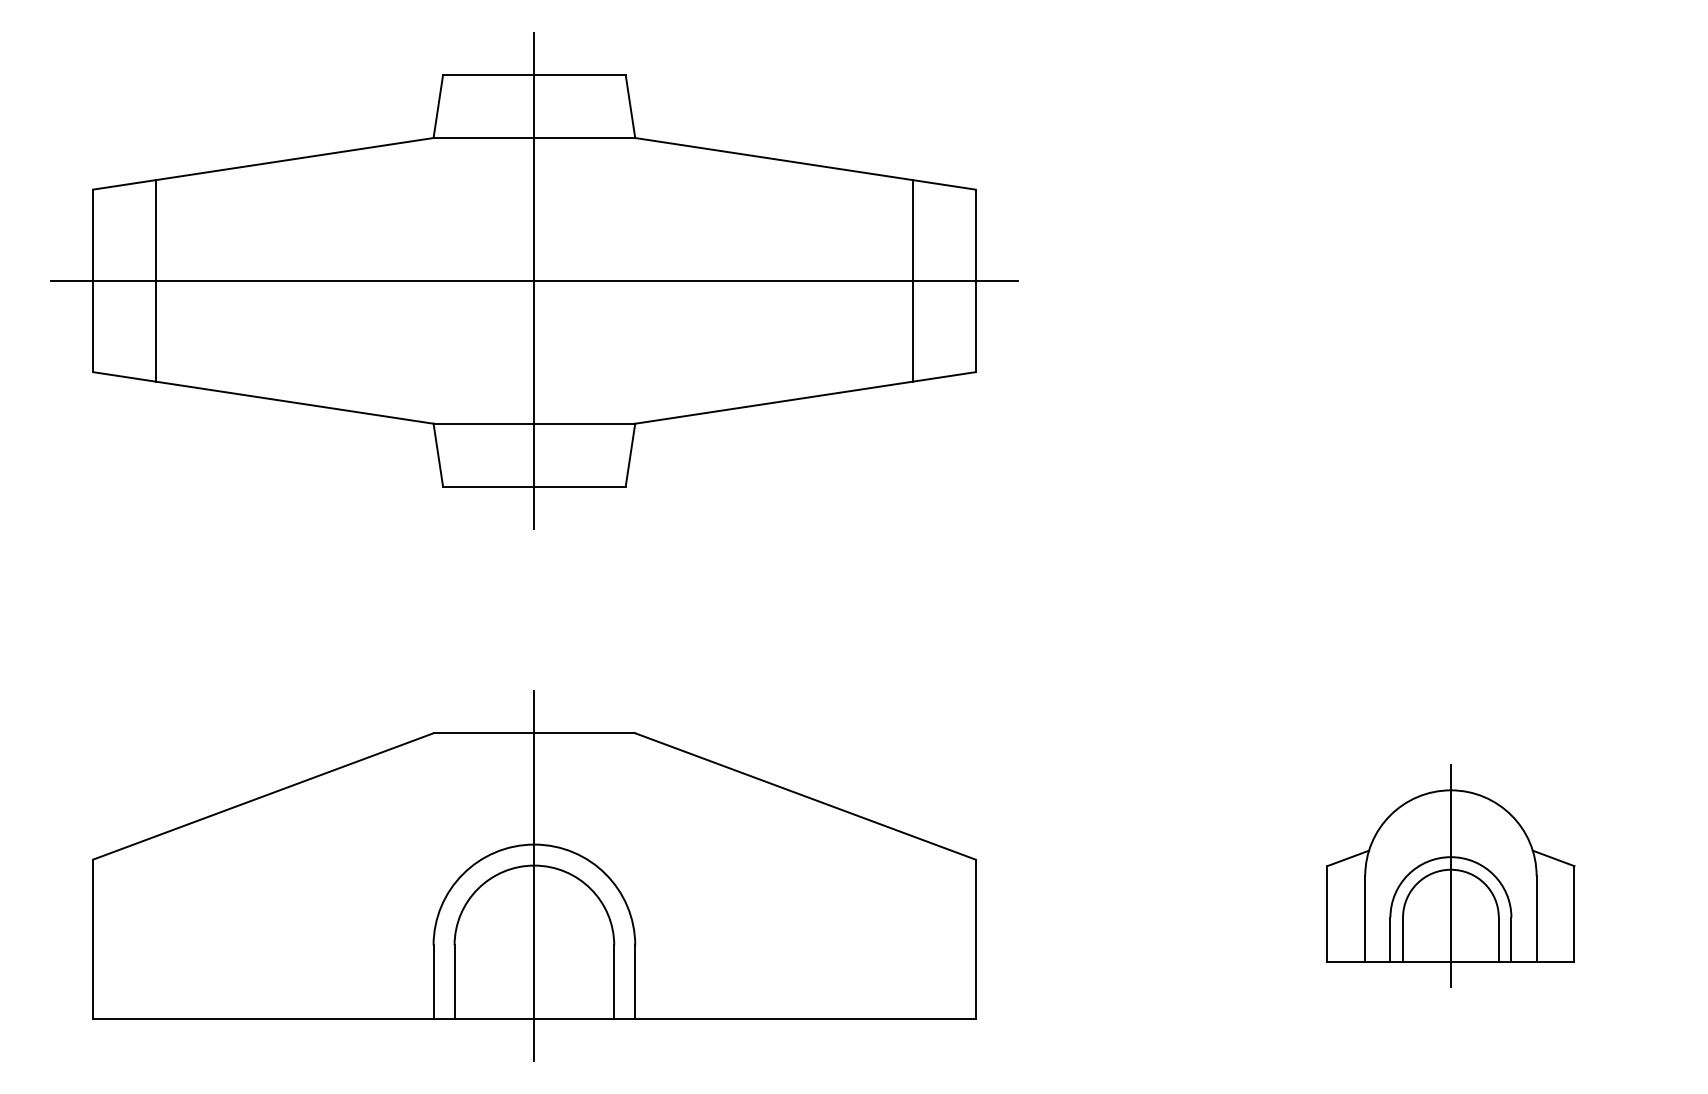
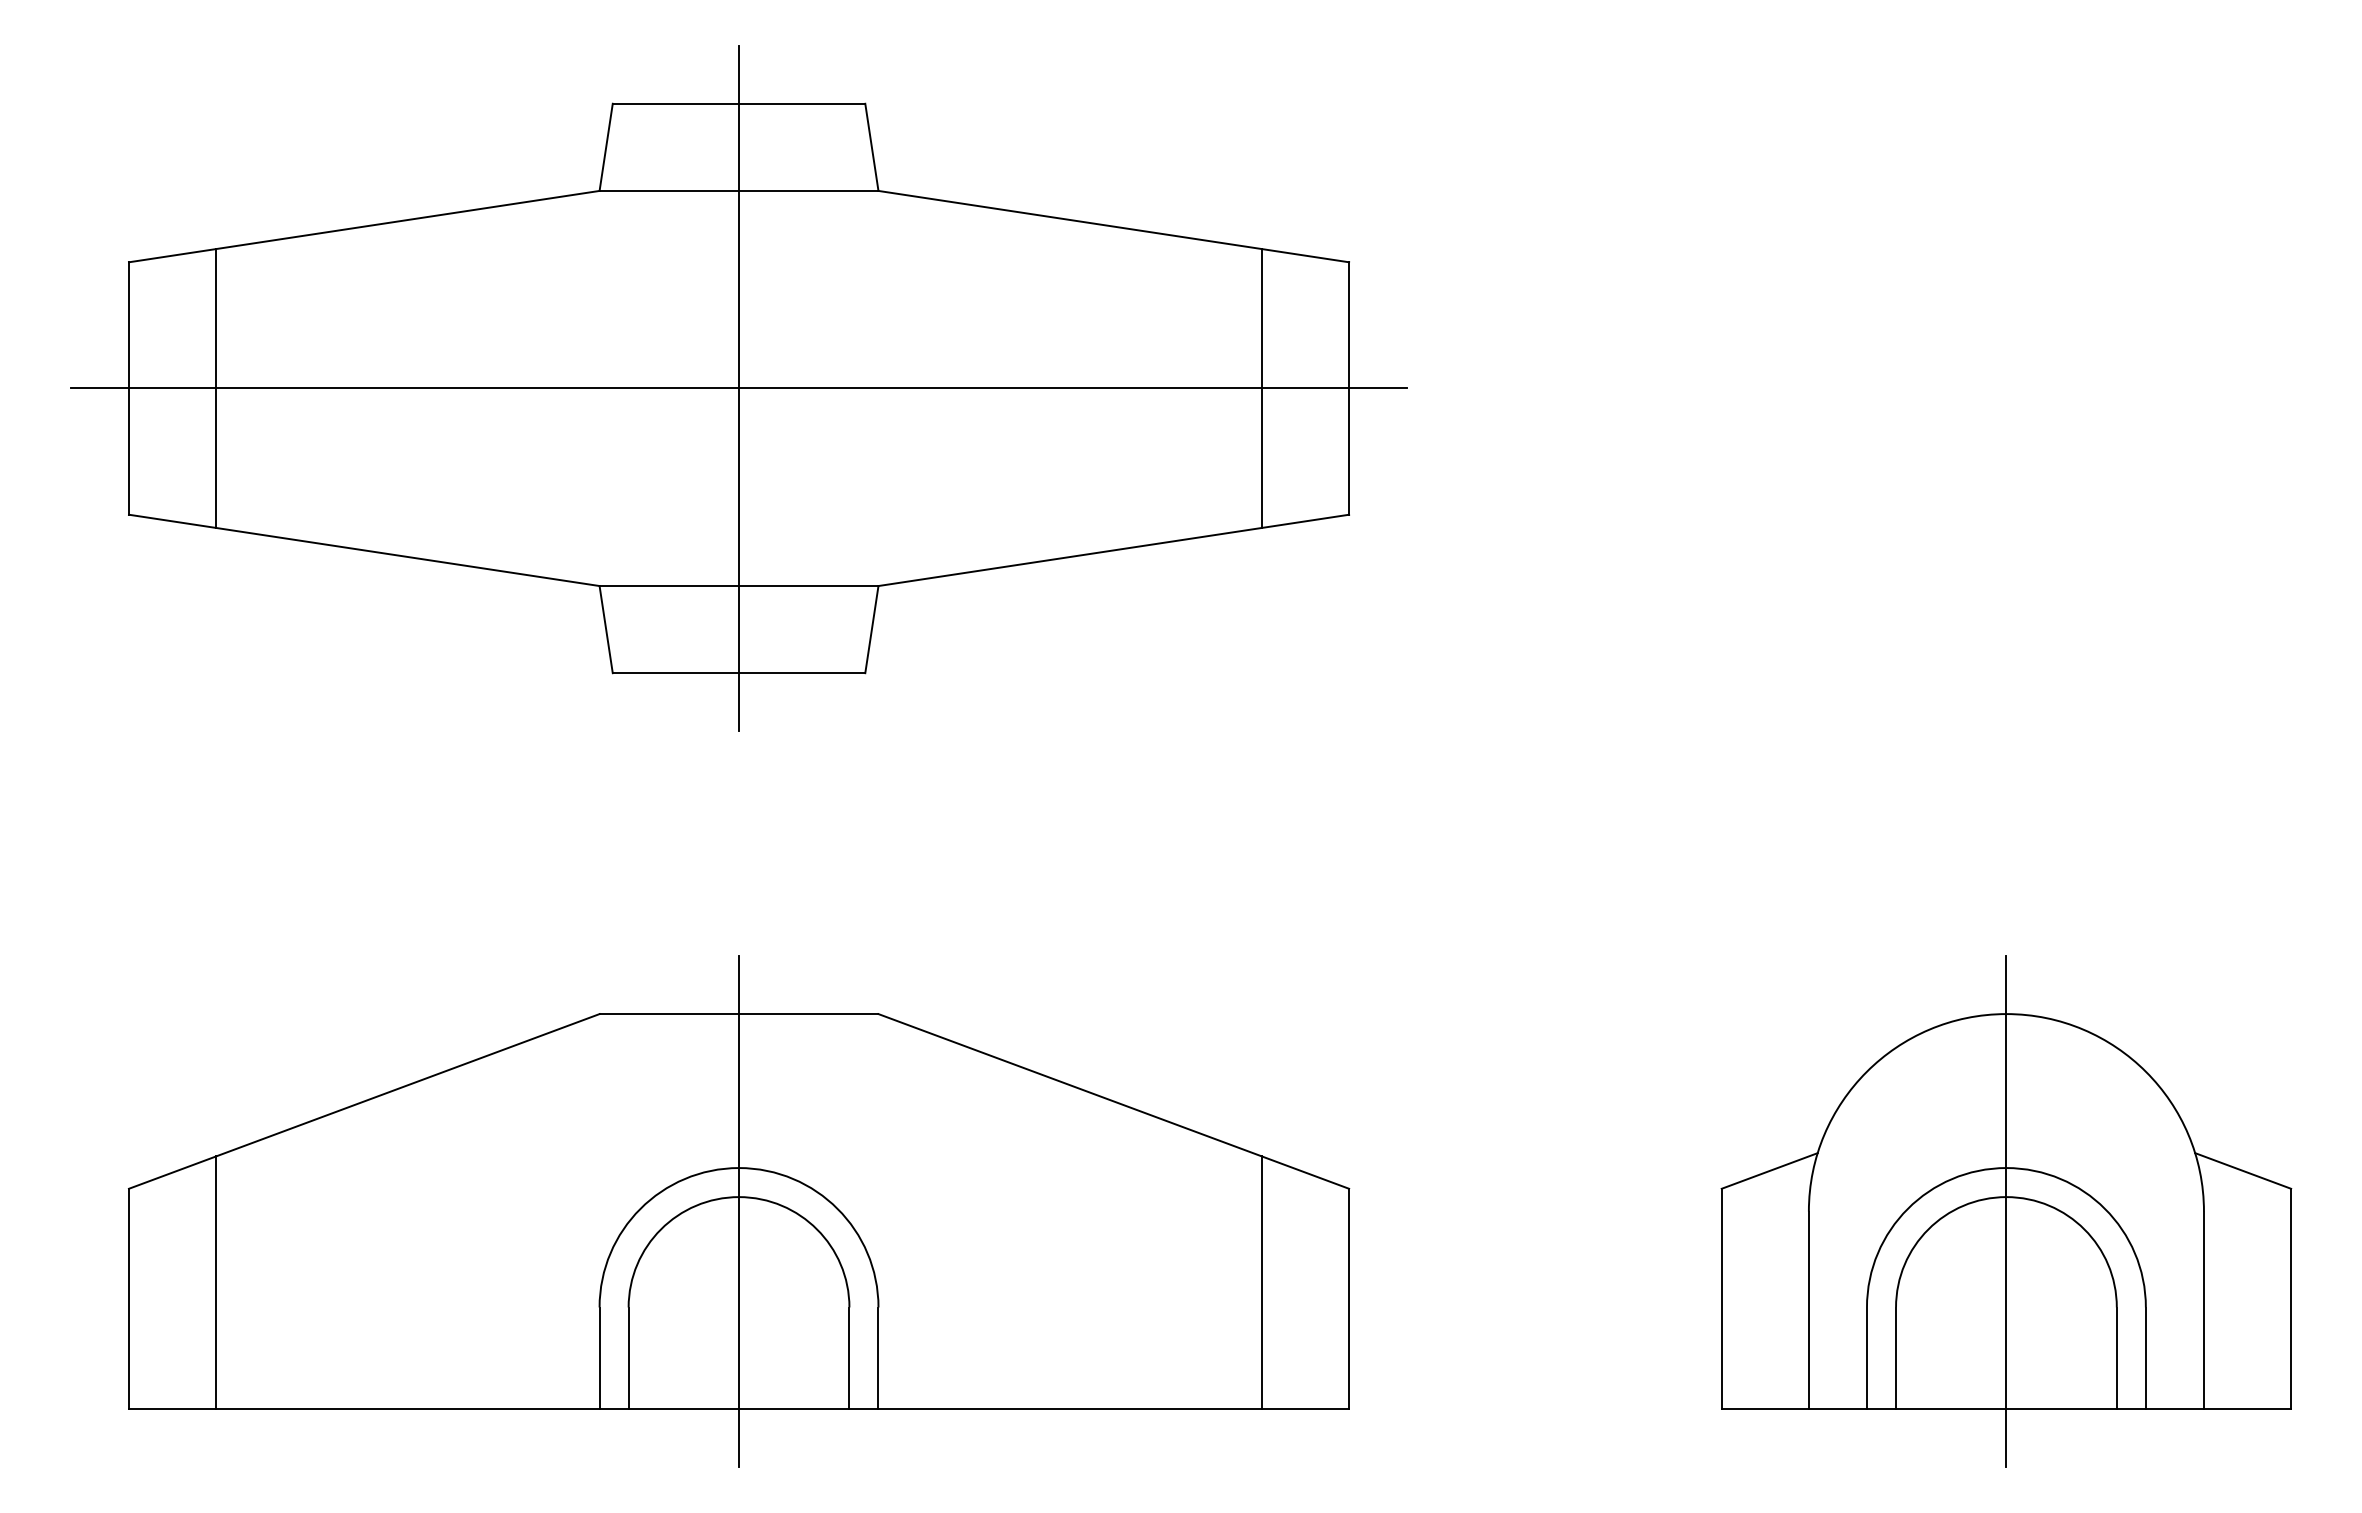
part: (1450, 875) -> (2005, 1210), size x1.67
line: (156, 927) -> (216, 1282), added
line: (912, 927) -> (1261, 1282), added

